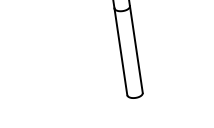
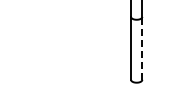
line: (136, 48) -> (142, 47), solid -> dashed

